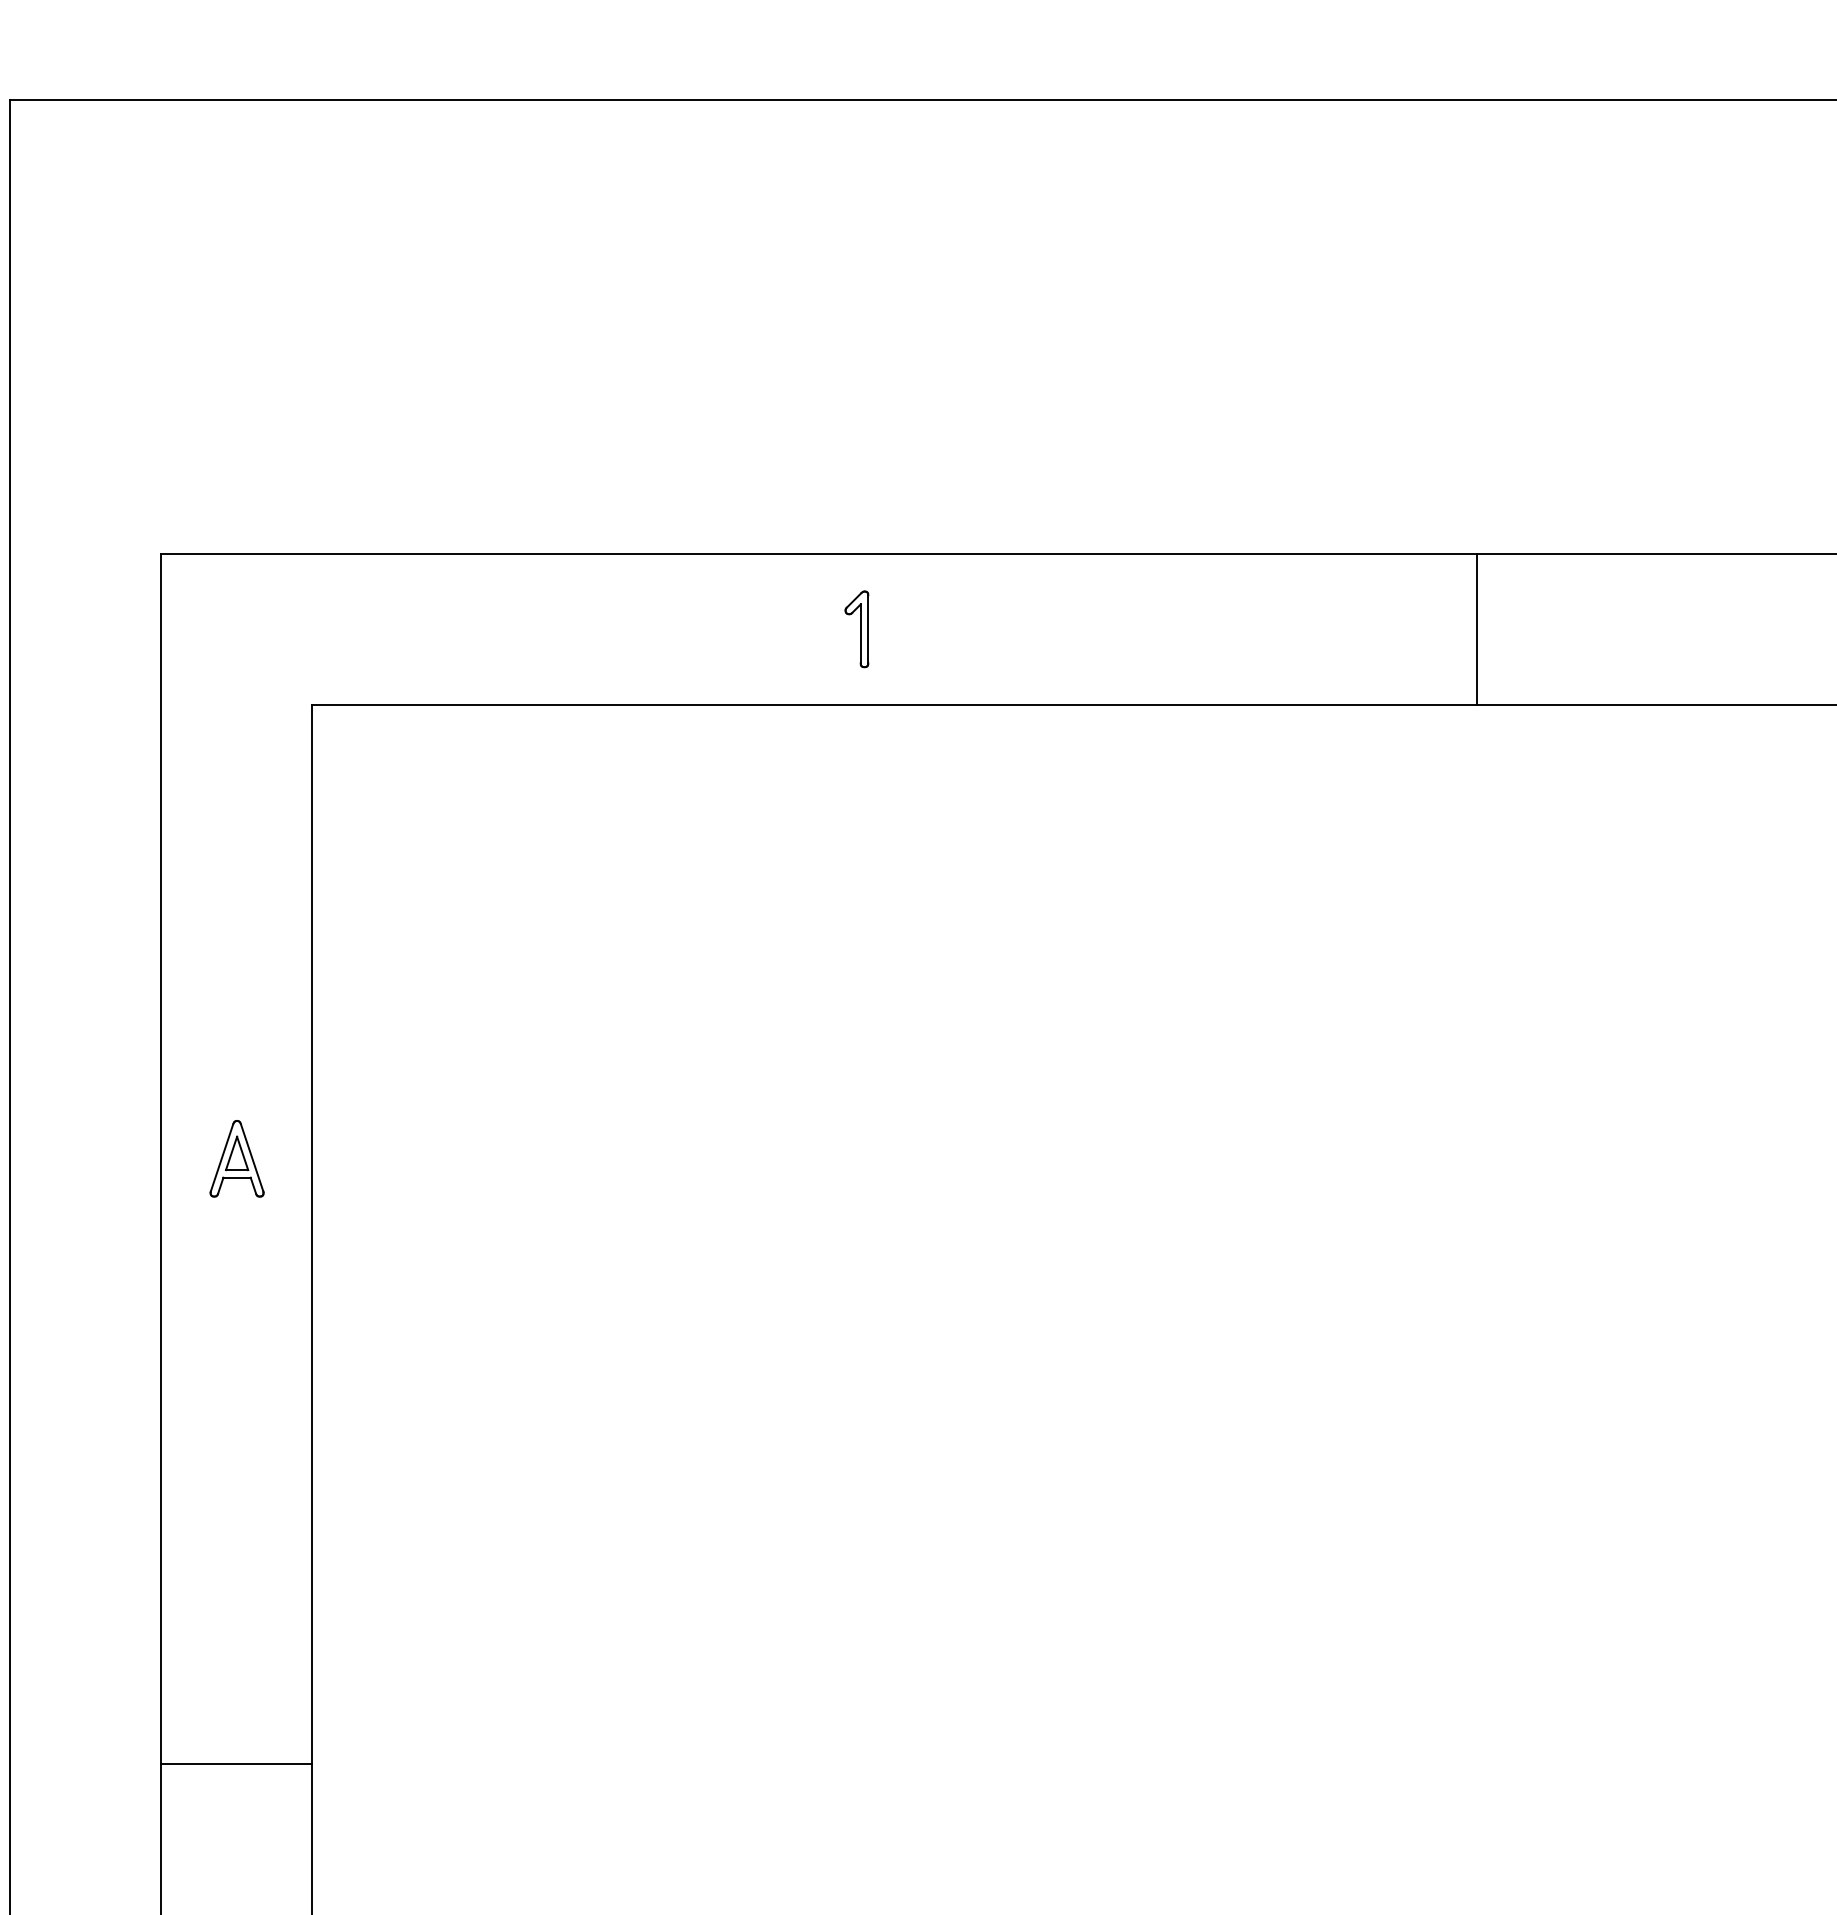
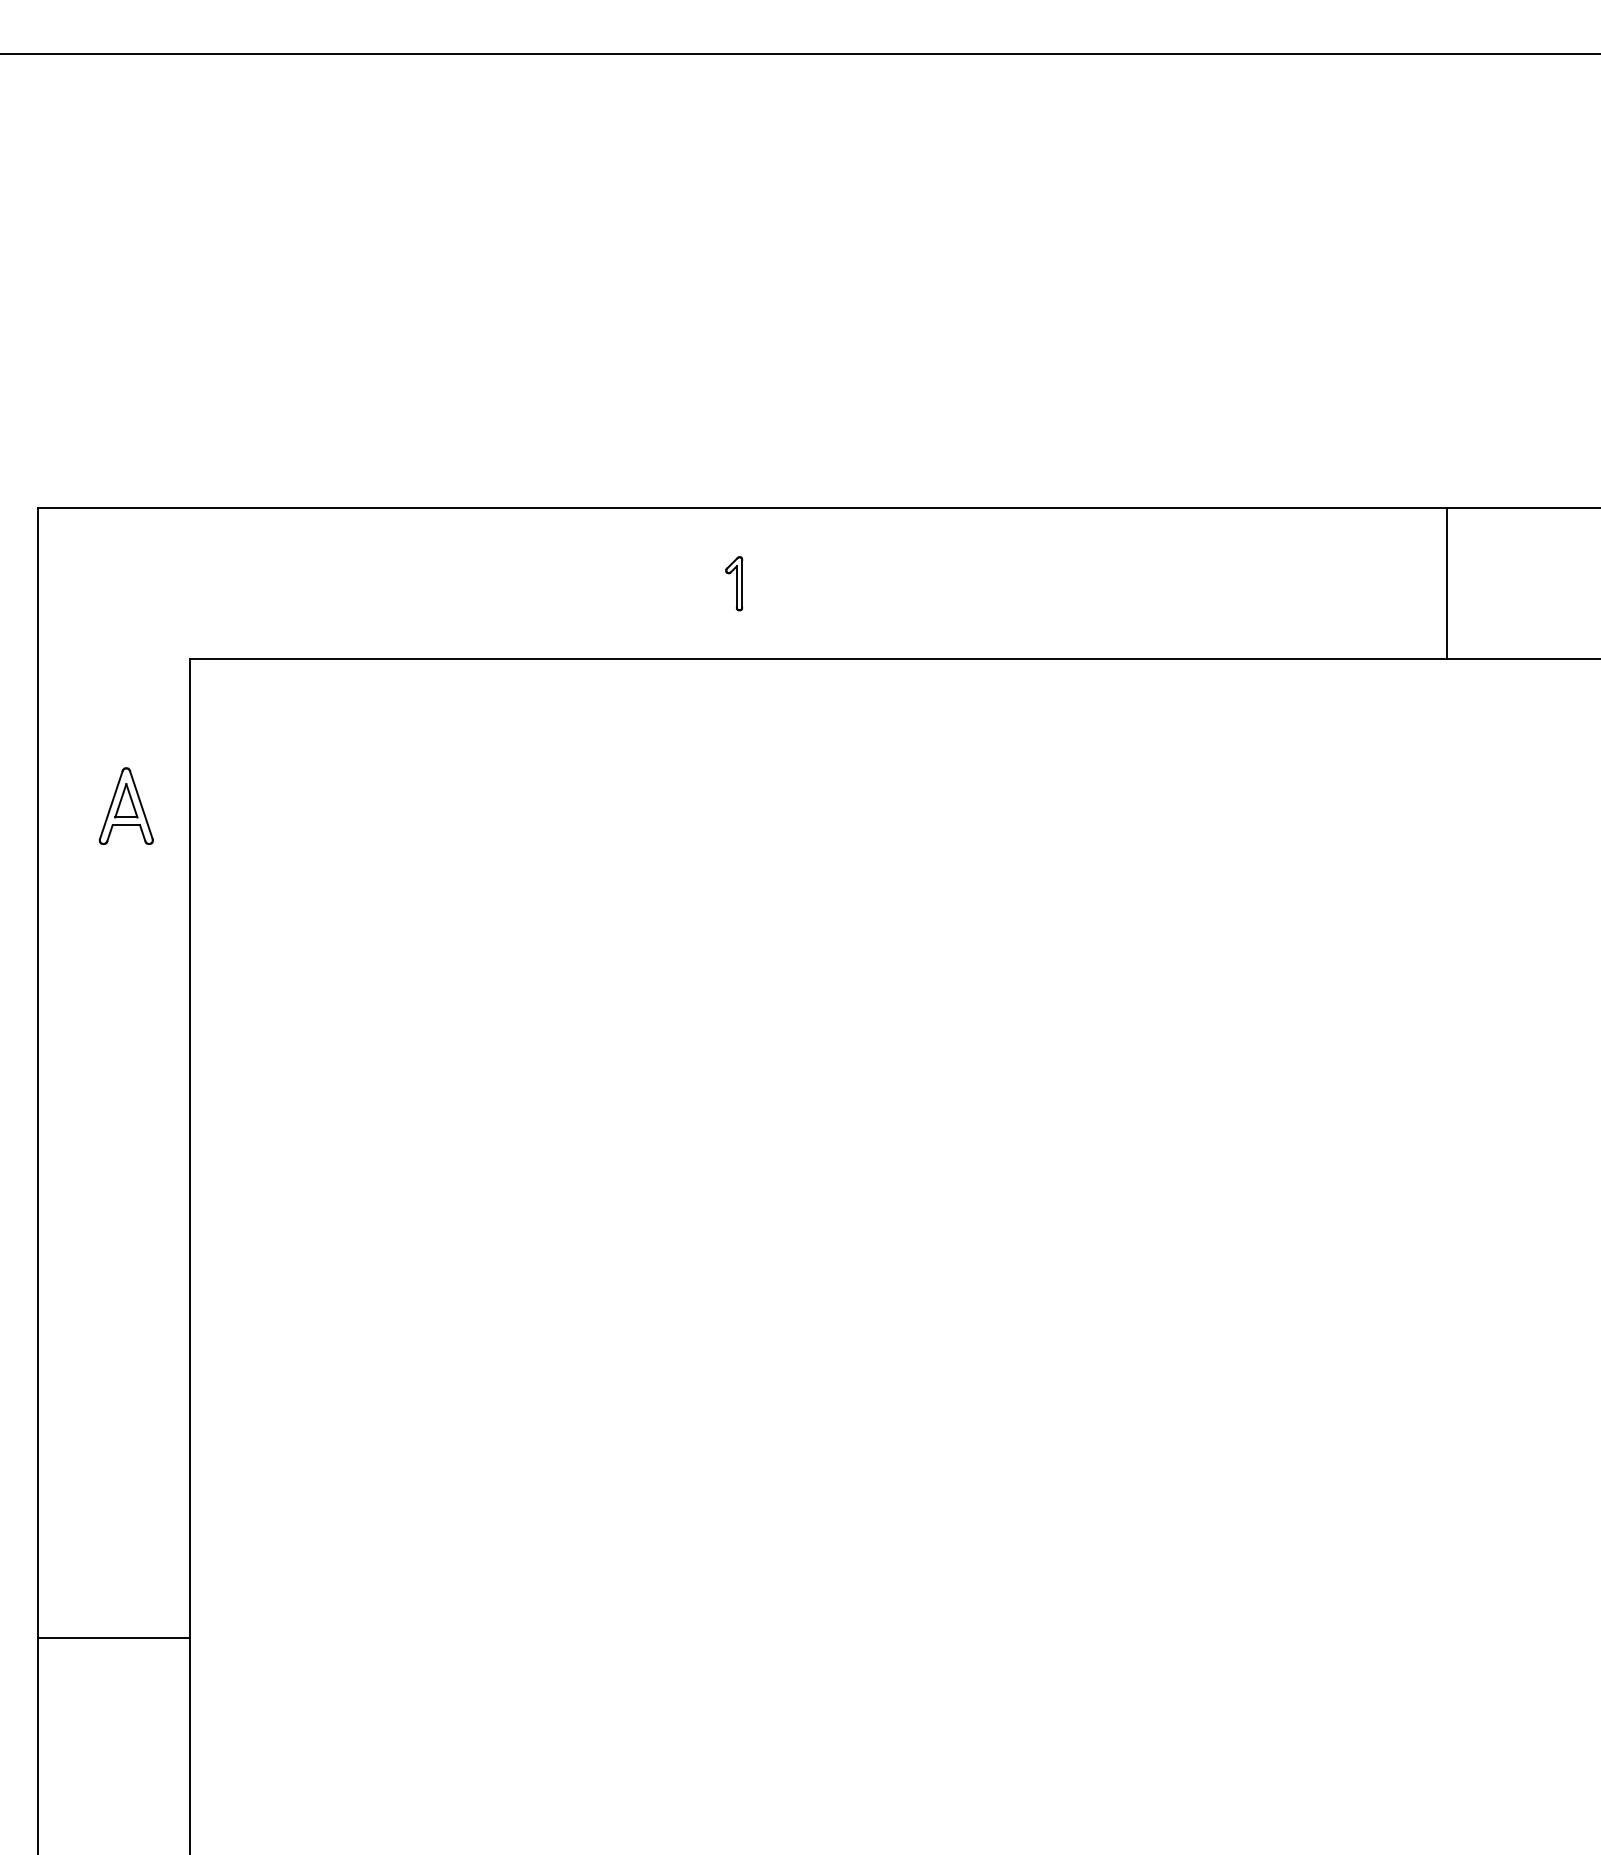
line: (1477, 628) -> (1447, 582), moved
part: (856, 629) -> (733, 583), size x0.7
part: (236, 1158) -> (125, 805), moved
line: (236, 1763) -> (113, 1637), moved

